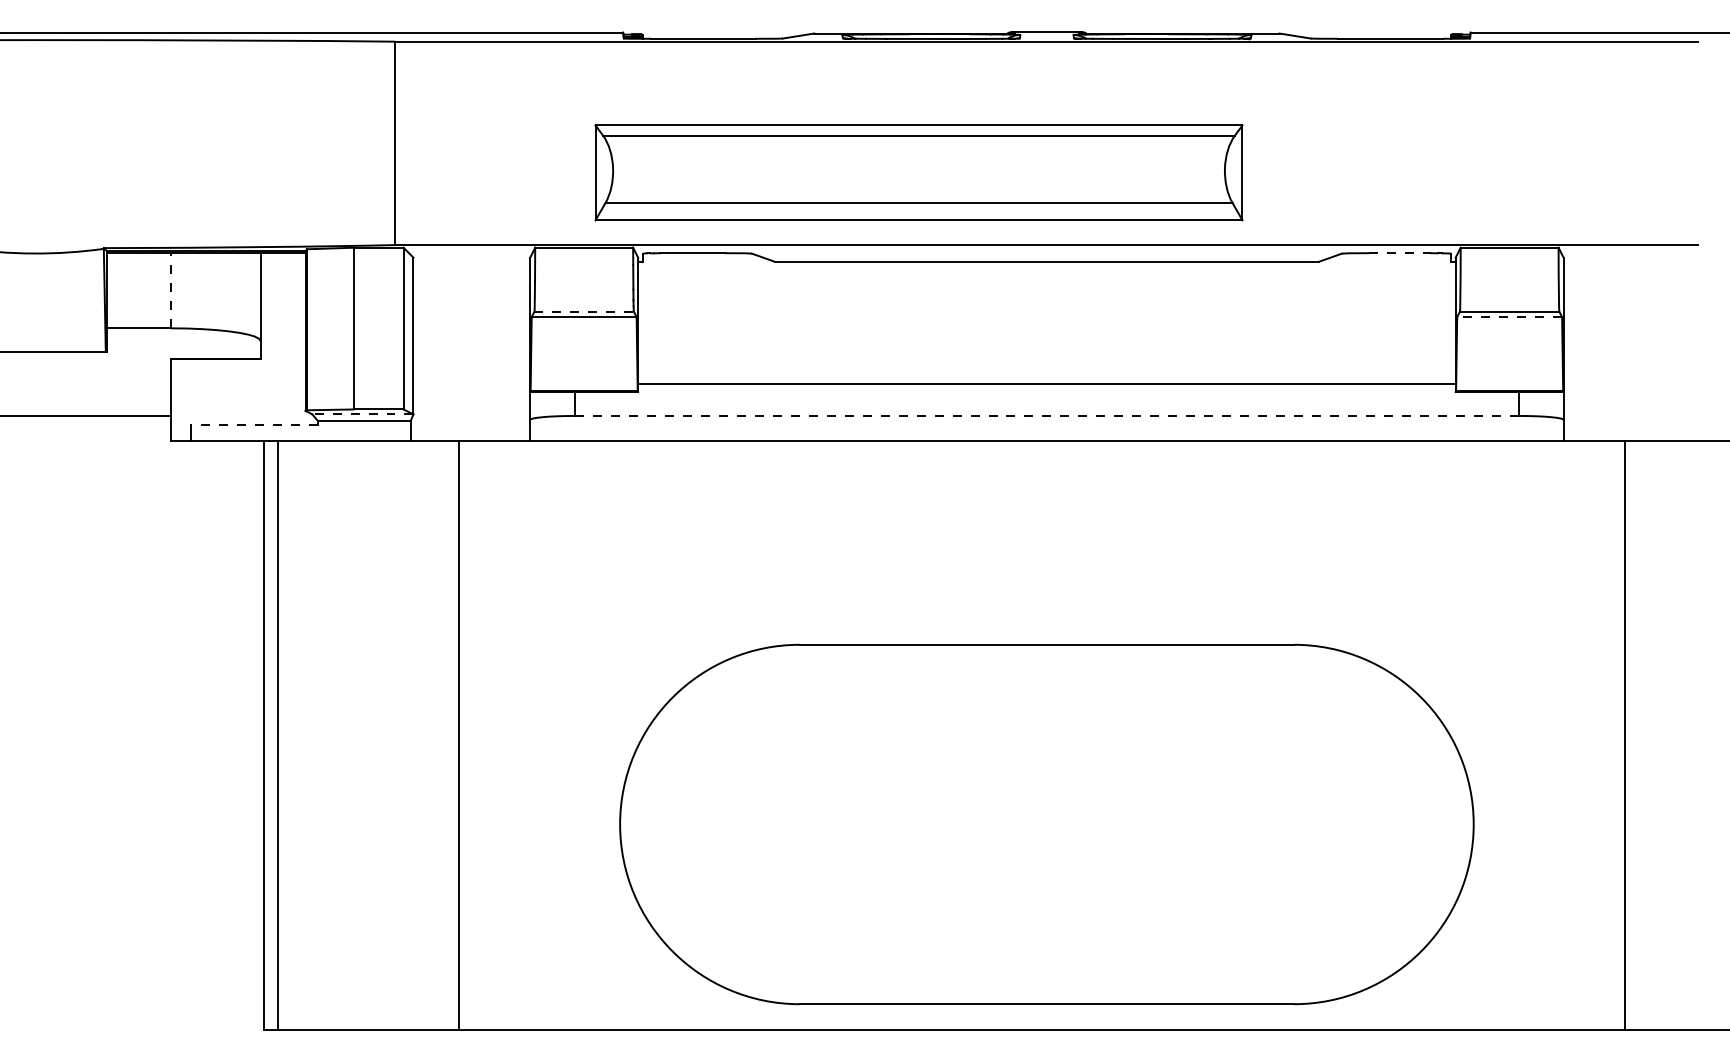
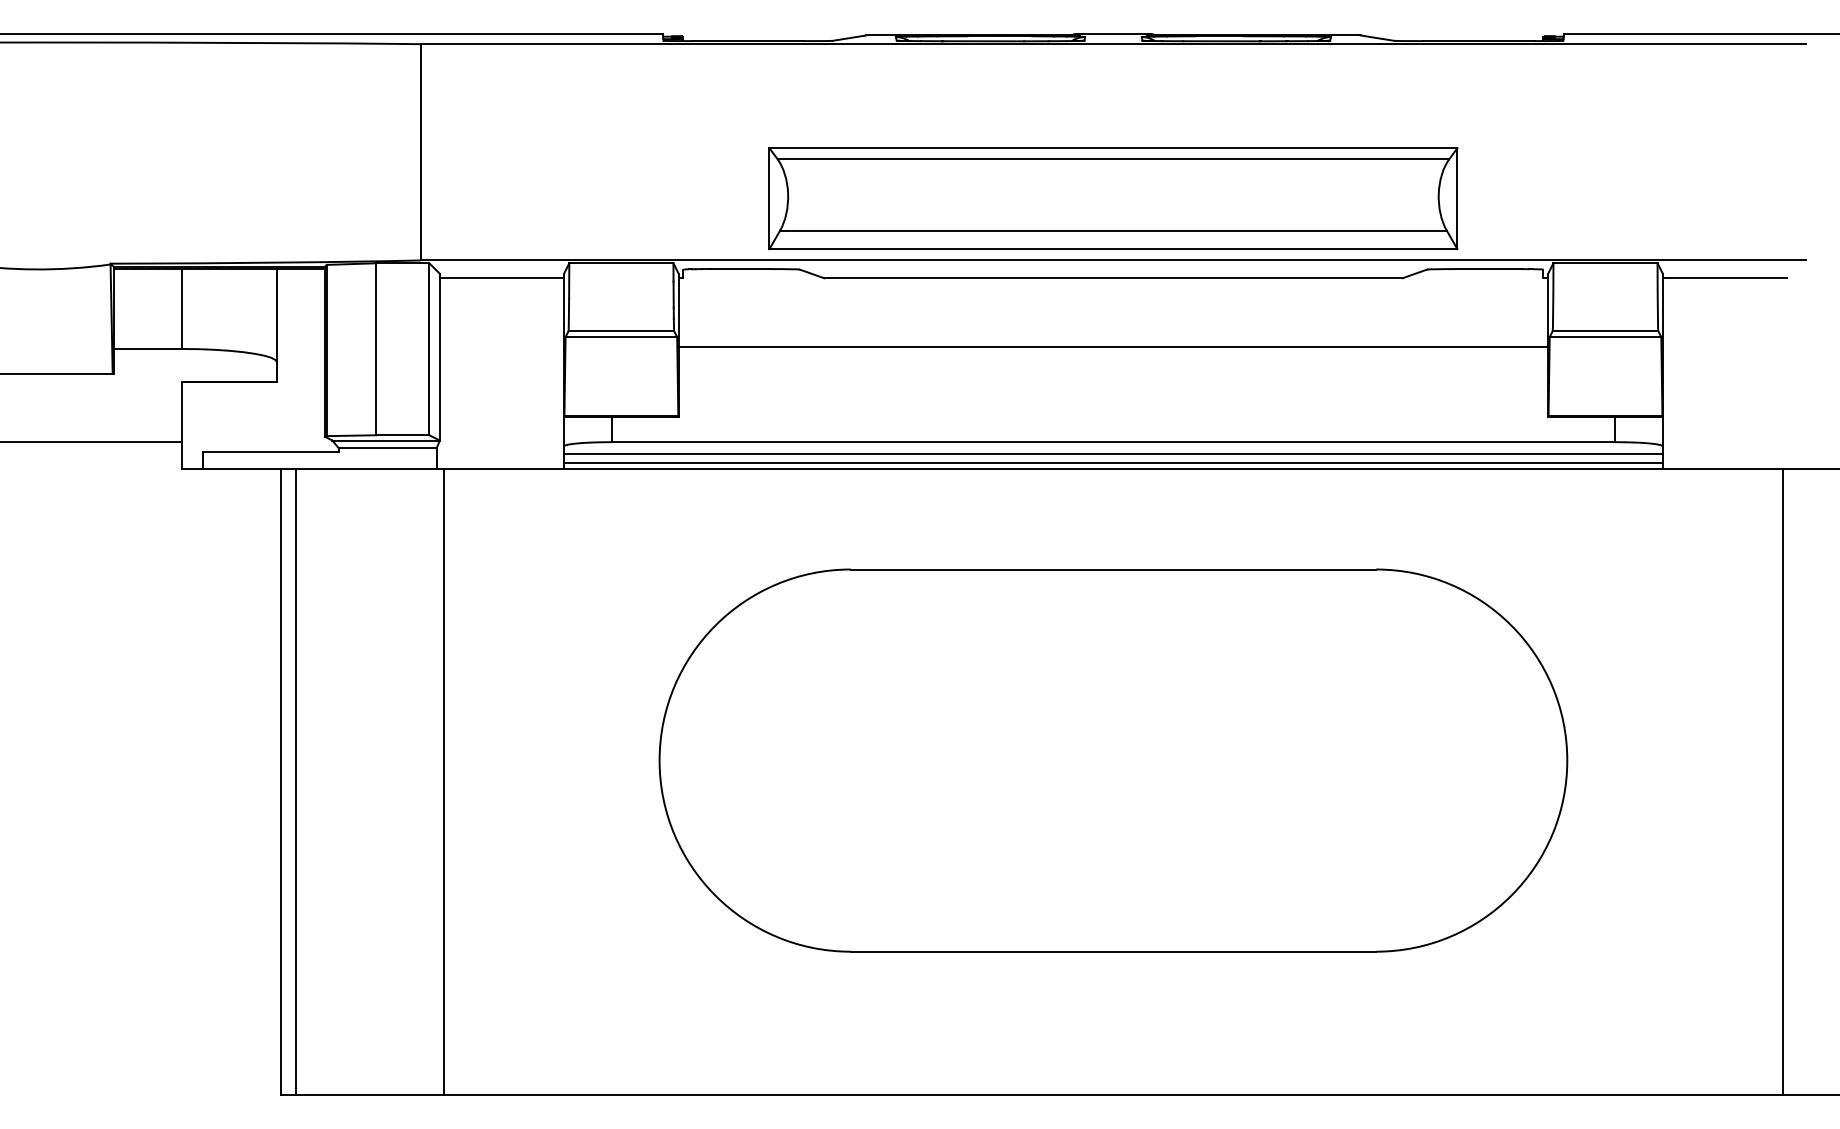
part: (919, 172) -> (1113, 198), moved
line: (1400, 253) -> (1489, 269), dashed -> solid
line: (471, 262) -> (501, 278), added
line: (1621, 262) -> (1724, 278), added
line: (170, 290) -> (181, 308), dashed -> solid
line: (584, 311) -> (621, 331), dashed -> solid
line: (1509, 317) -> (1605, 337), dashed -> solid
line: (1046, 383) -> (1113, 346), moved
line: (363, 414) -> (386, 440), dashed -> solid
line: (1046, 416) -> (1113, 442), dashed -> solid
line: (254, 424) -> (270, 451), dashed -> solid
line: (1046, 426) -> (1113, 453), added
line: (1046, 436) -> (1113, 463), added
line: (459, 736) -> (444, 782), moved
line: (1625, 736) -> (1782, 782), moved
part: (1046, 824) -> (1113, 760), moved

